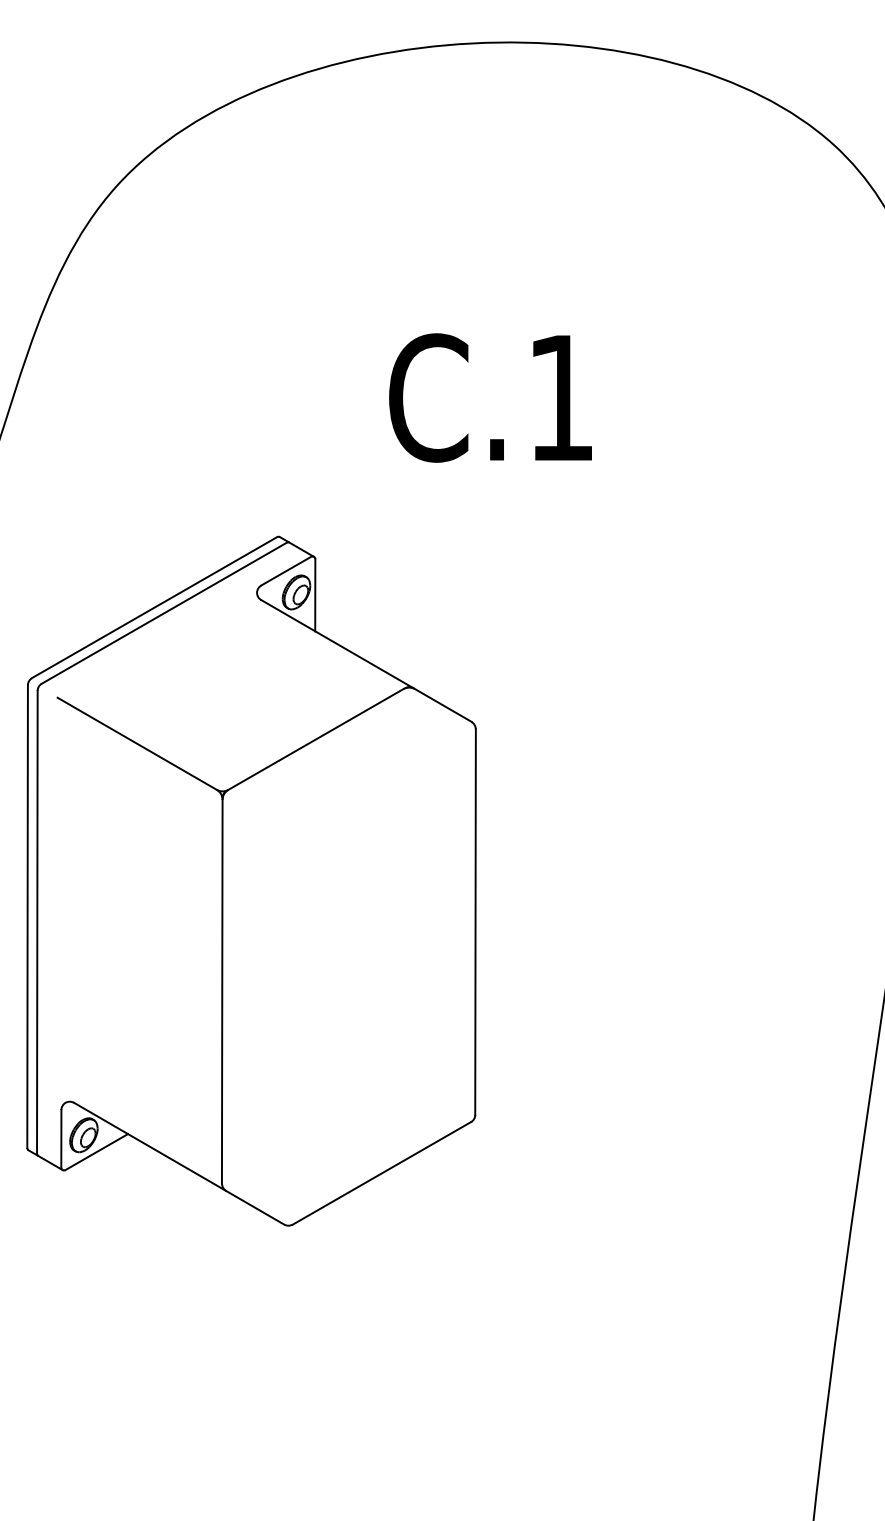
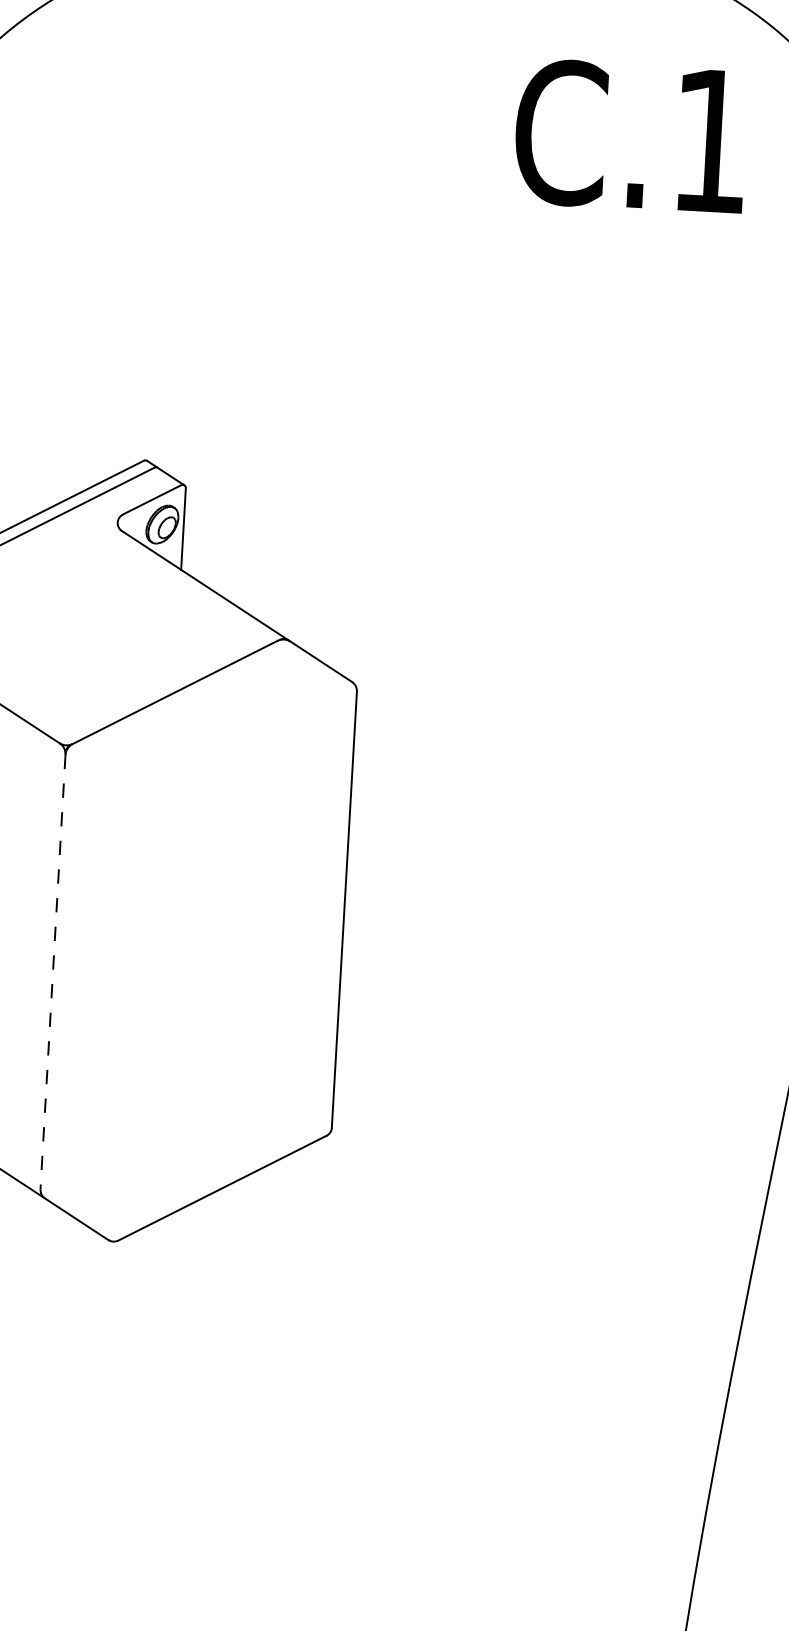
text: (490, 397) -> (630, 136), moved
line: (222, 991) -> (53, 972), solid -> dashed

